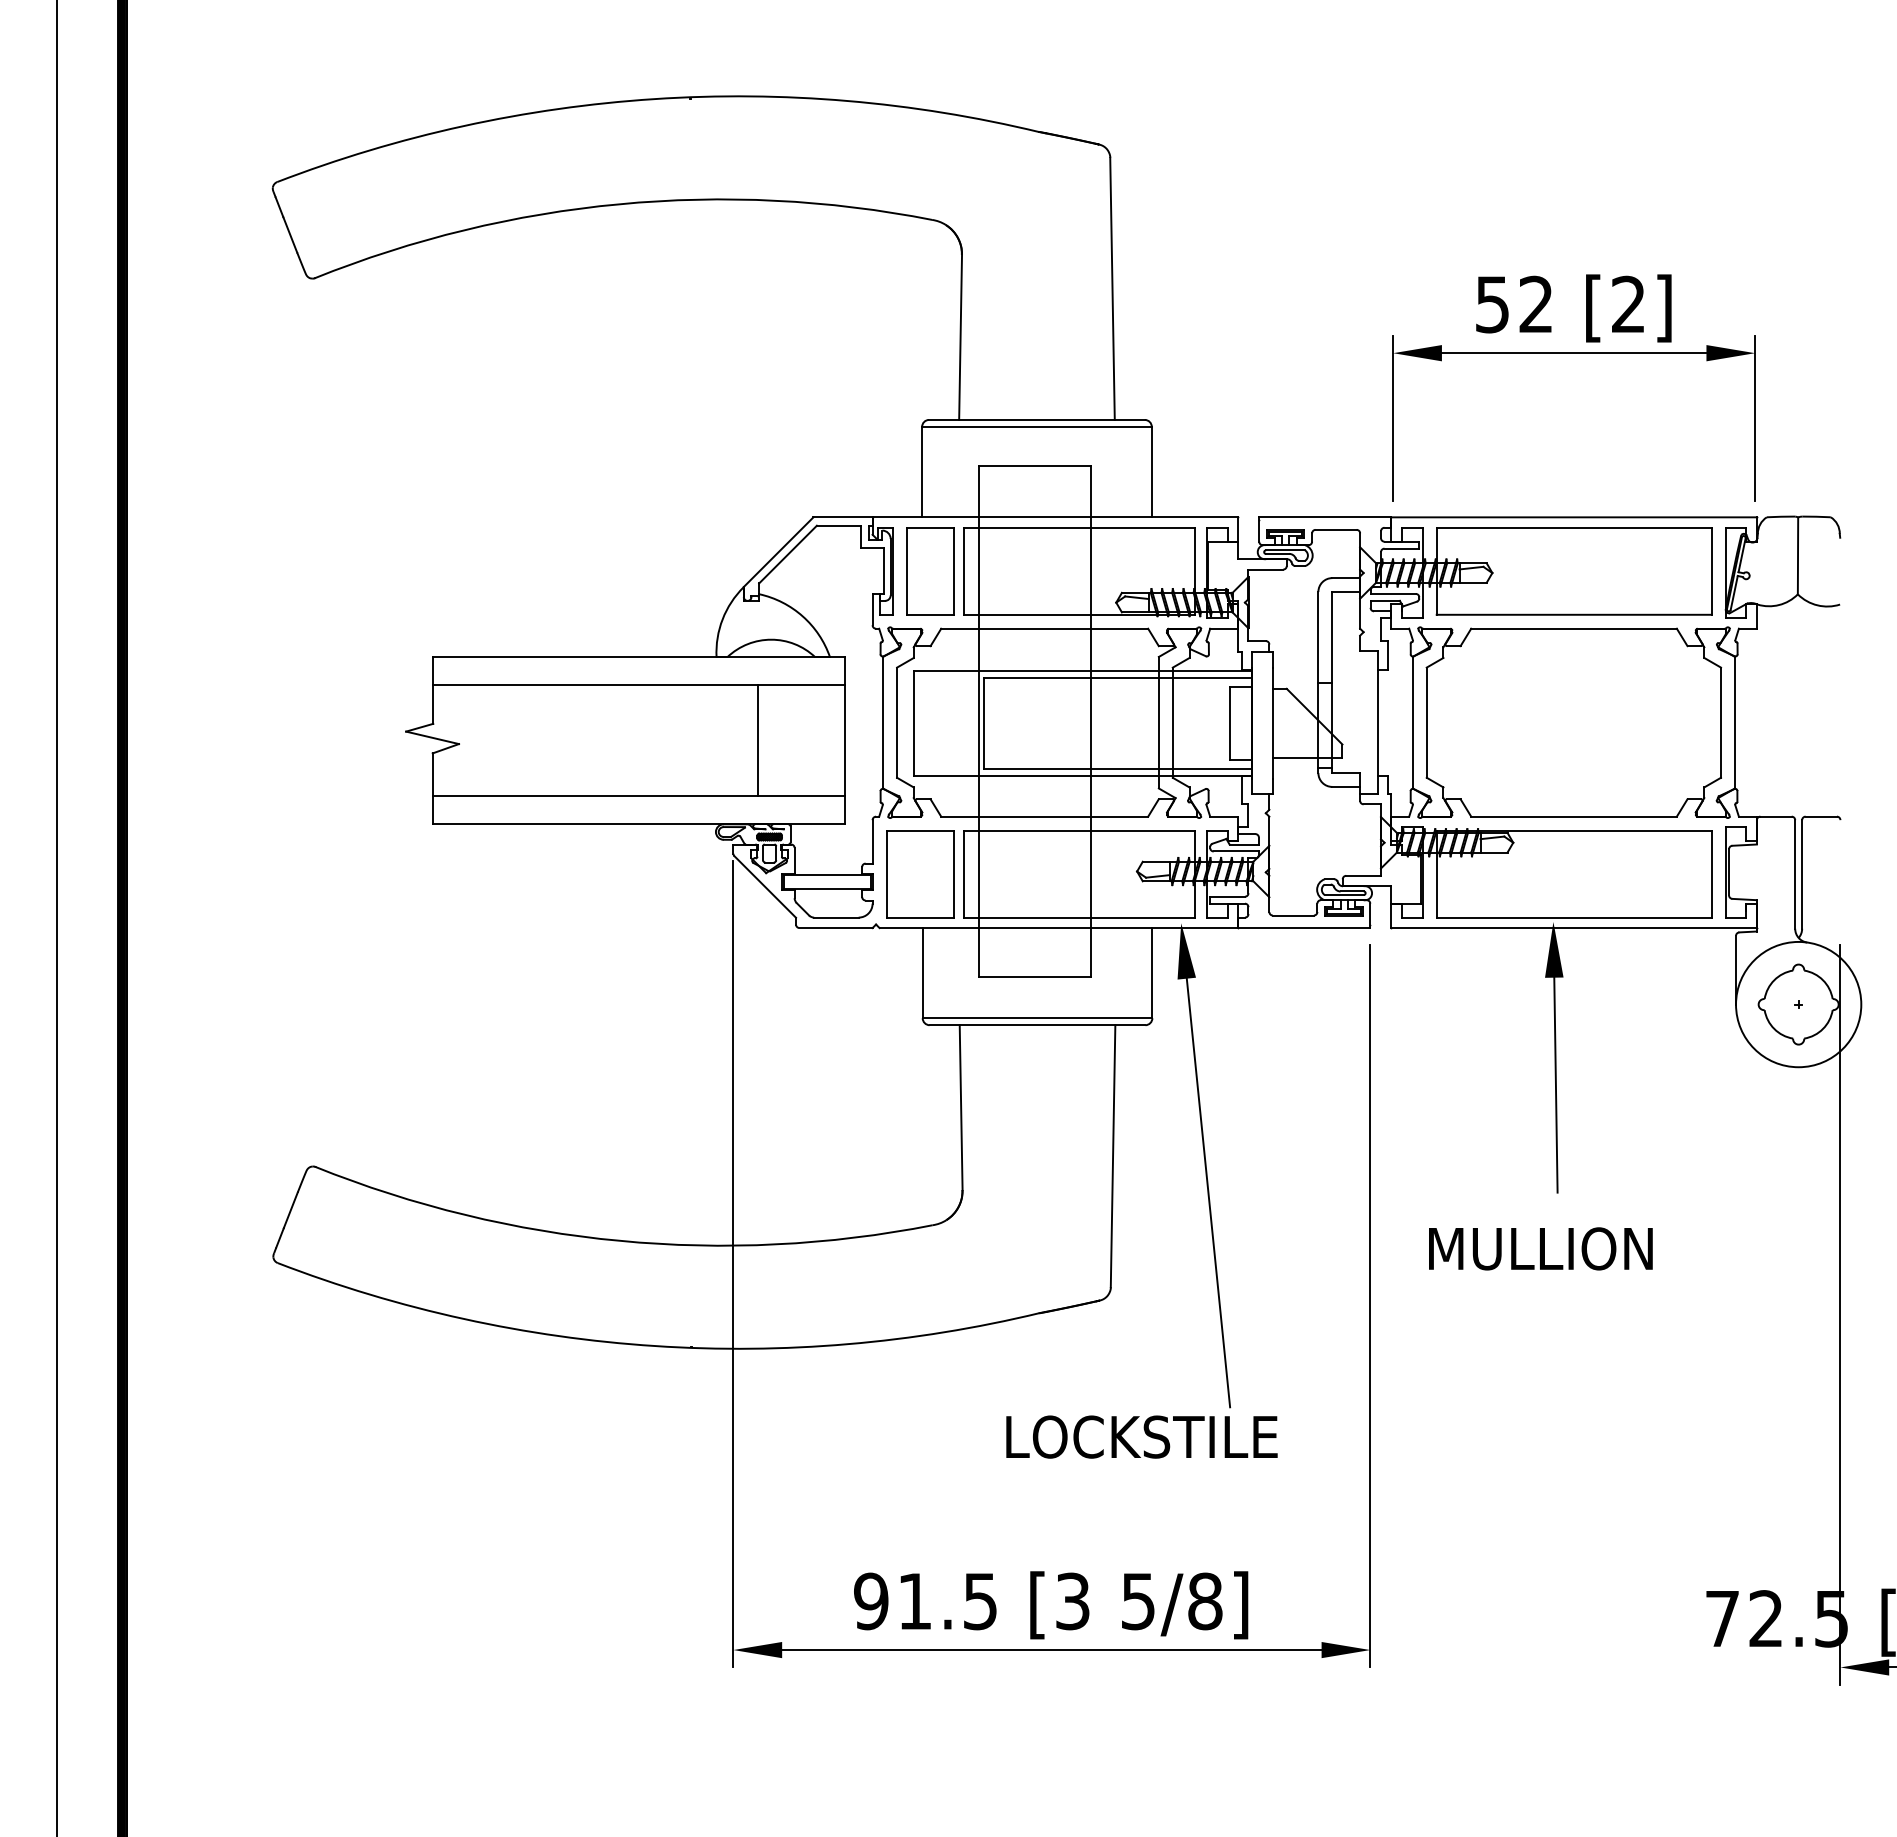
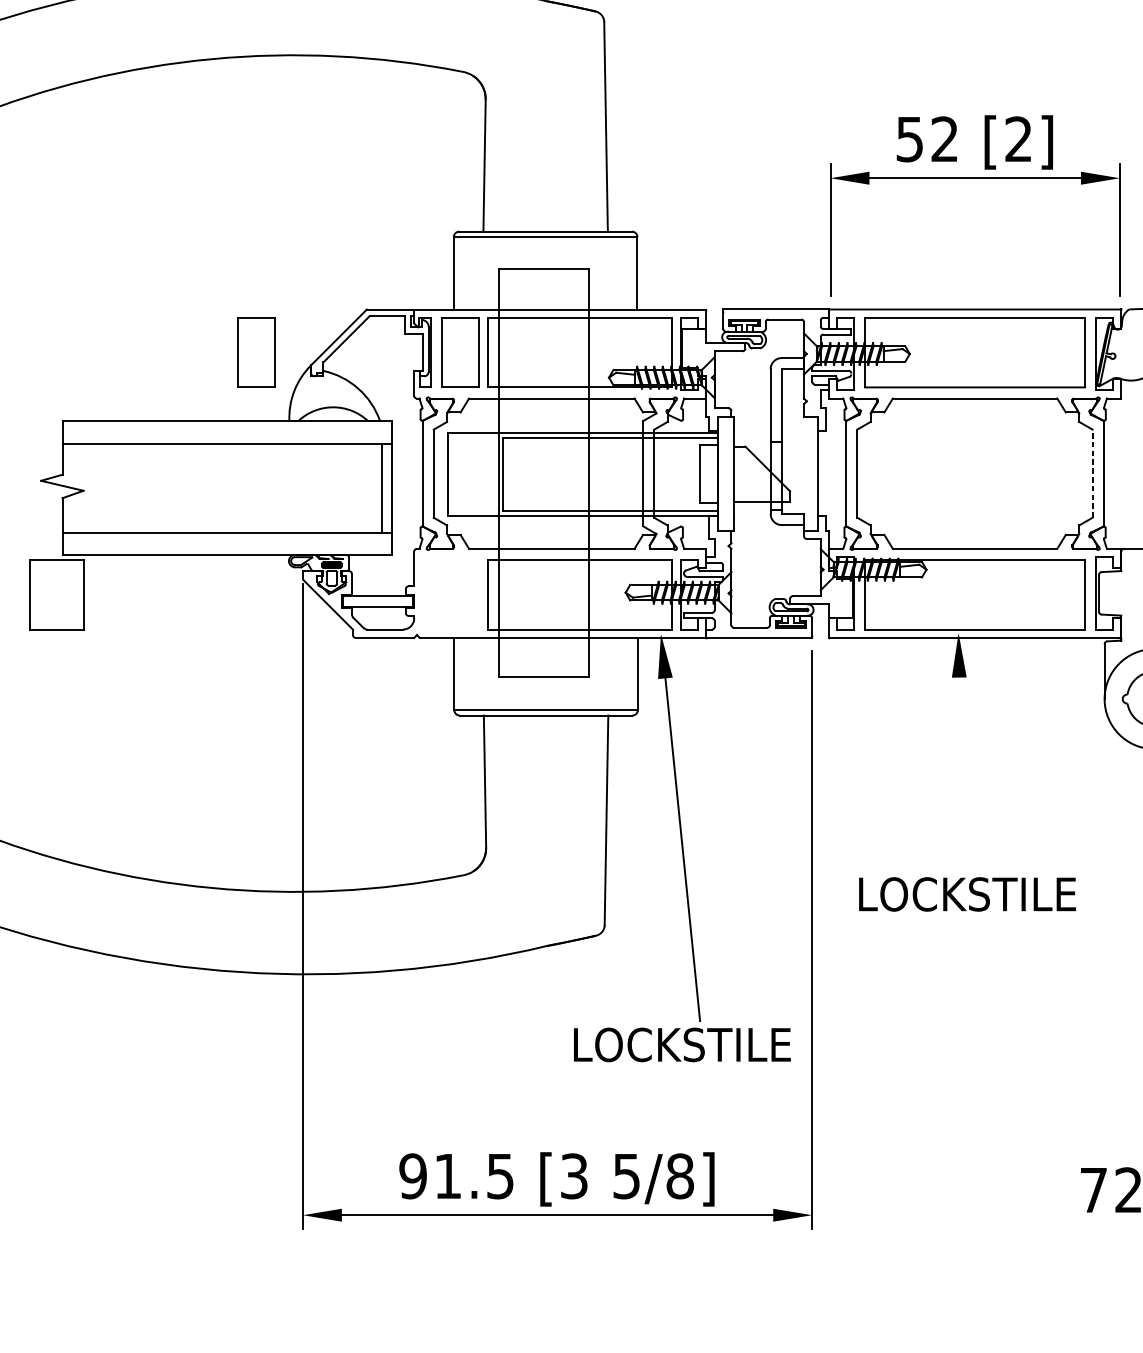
part: (675, 571) -> (256, 352), added
line: (1721, 722) -> (1092, 473), solid -> dashed
line: (757, 740) -> (382, 487), moved
part: (920, 874) -> (56, 595), moved
line: (1555, 1084) -> (960, 762), removed
text: (1567, 1248) -> (969, 894), MULLION -> LOCKSTILE
text: (1141, 1436) -> (681, 1044), moved

